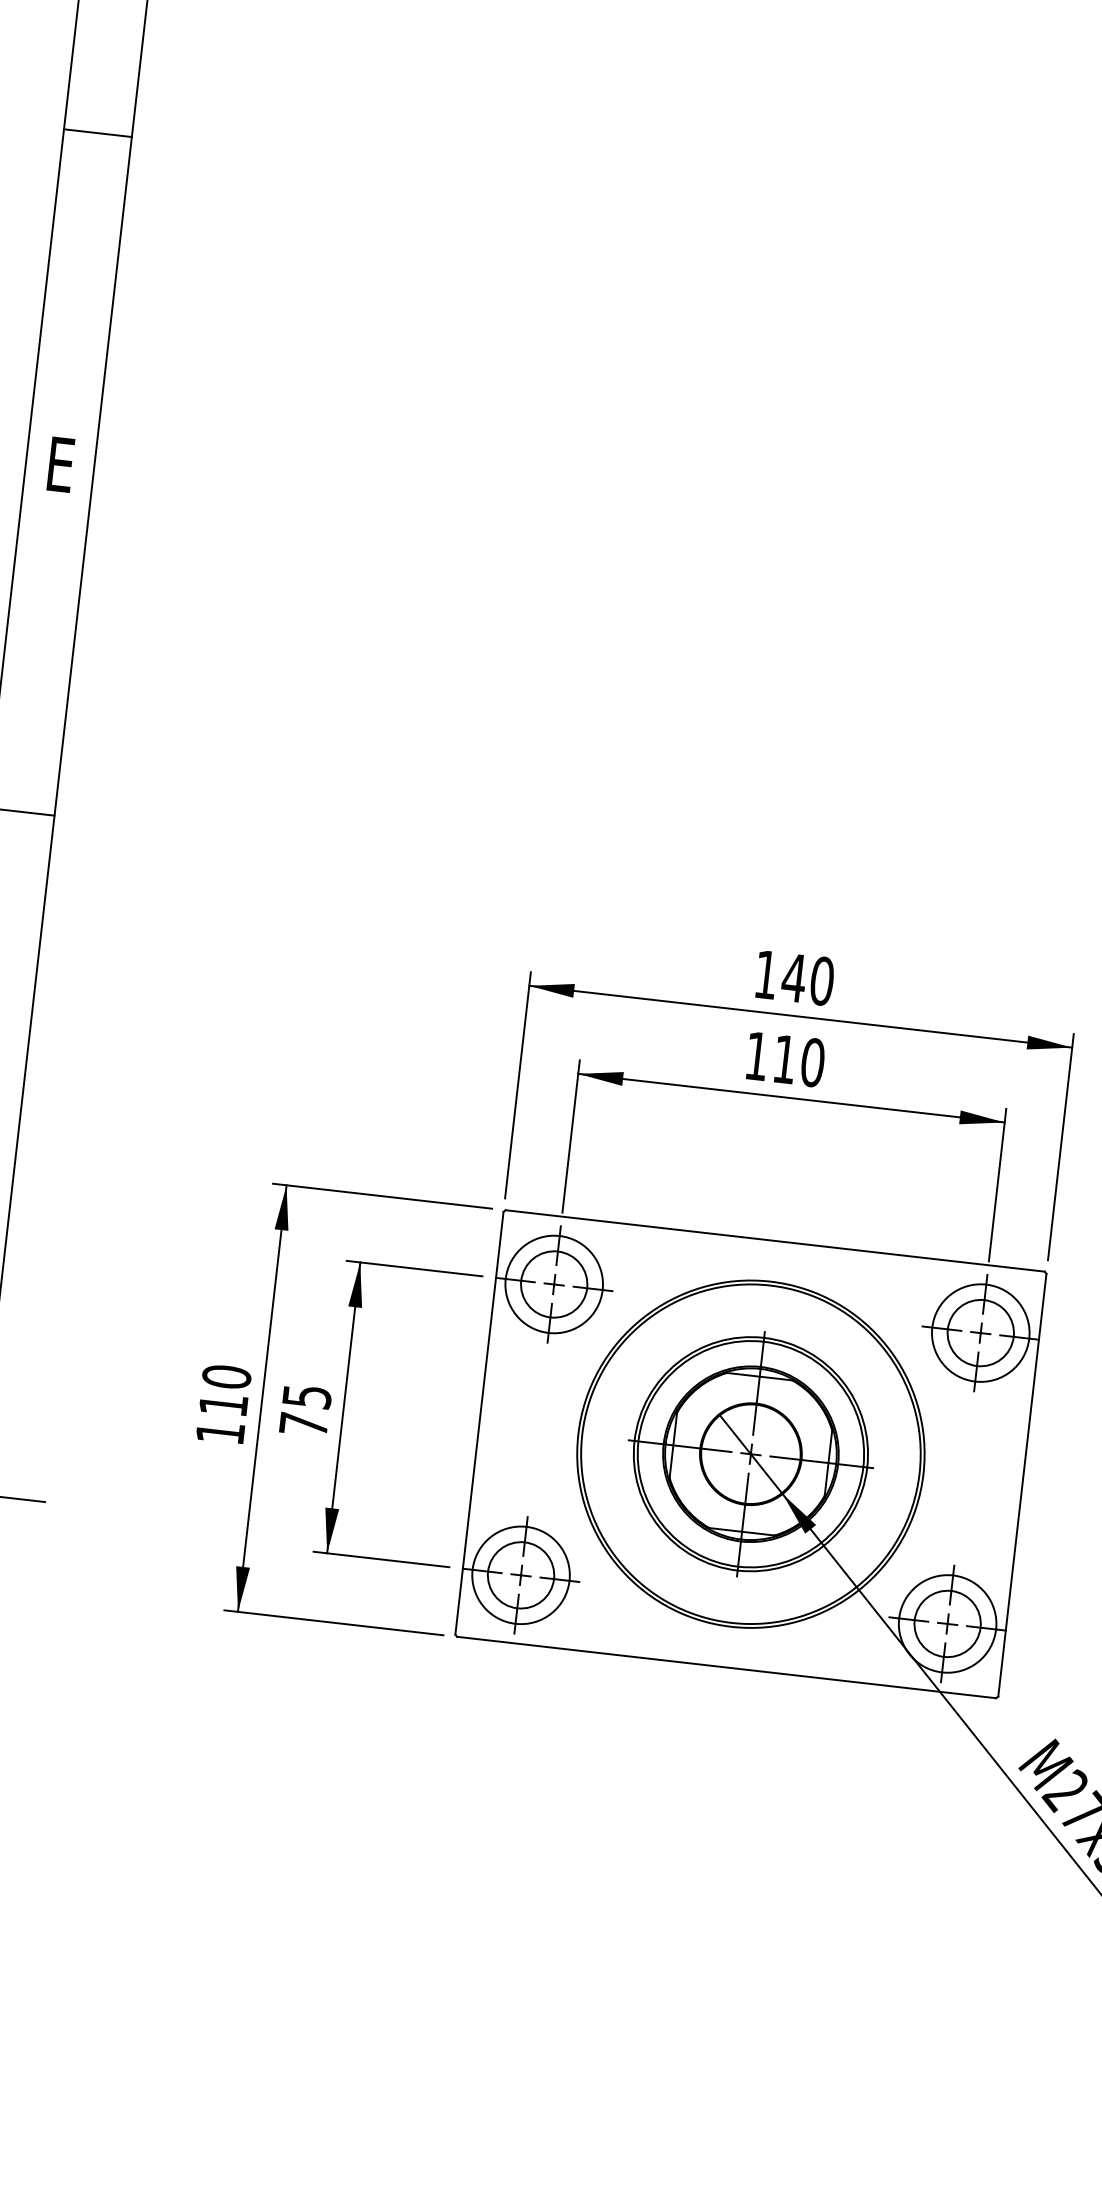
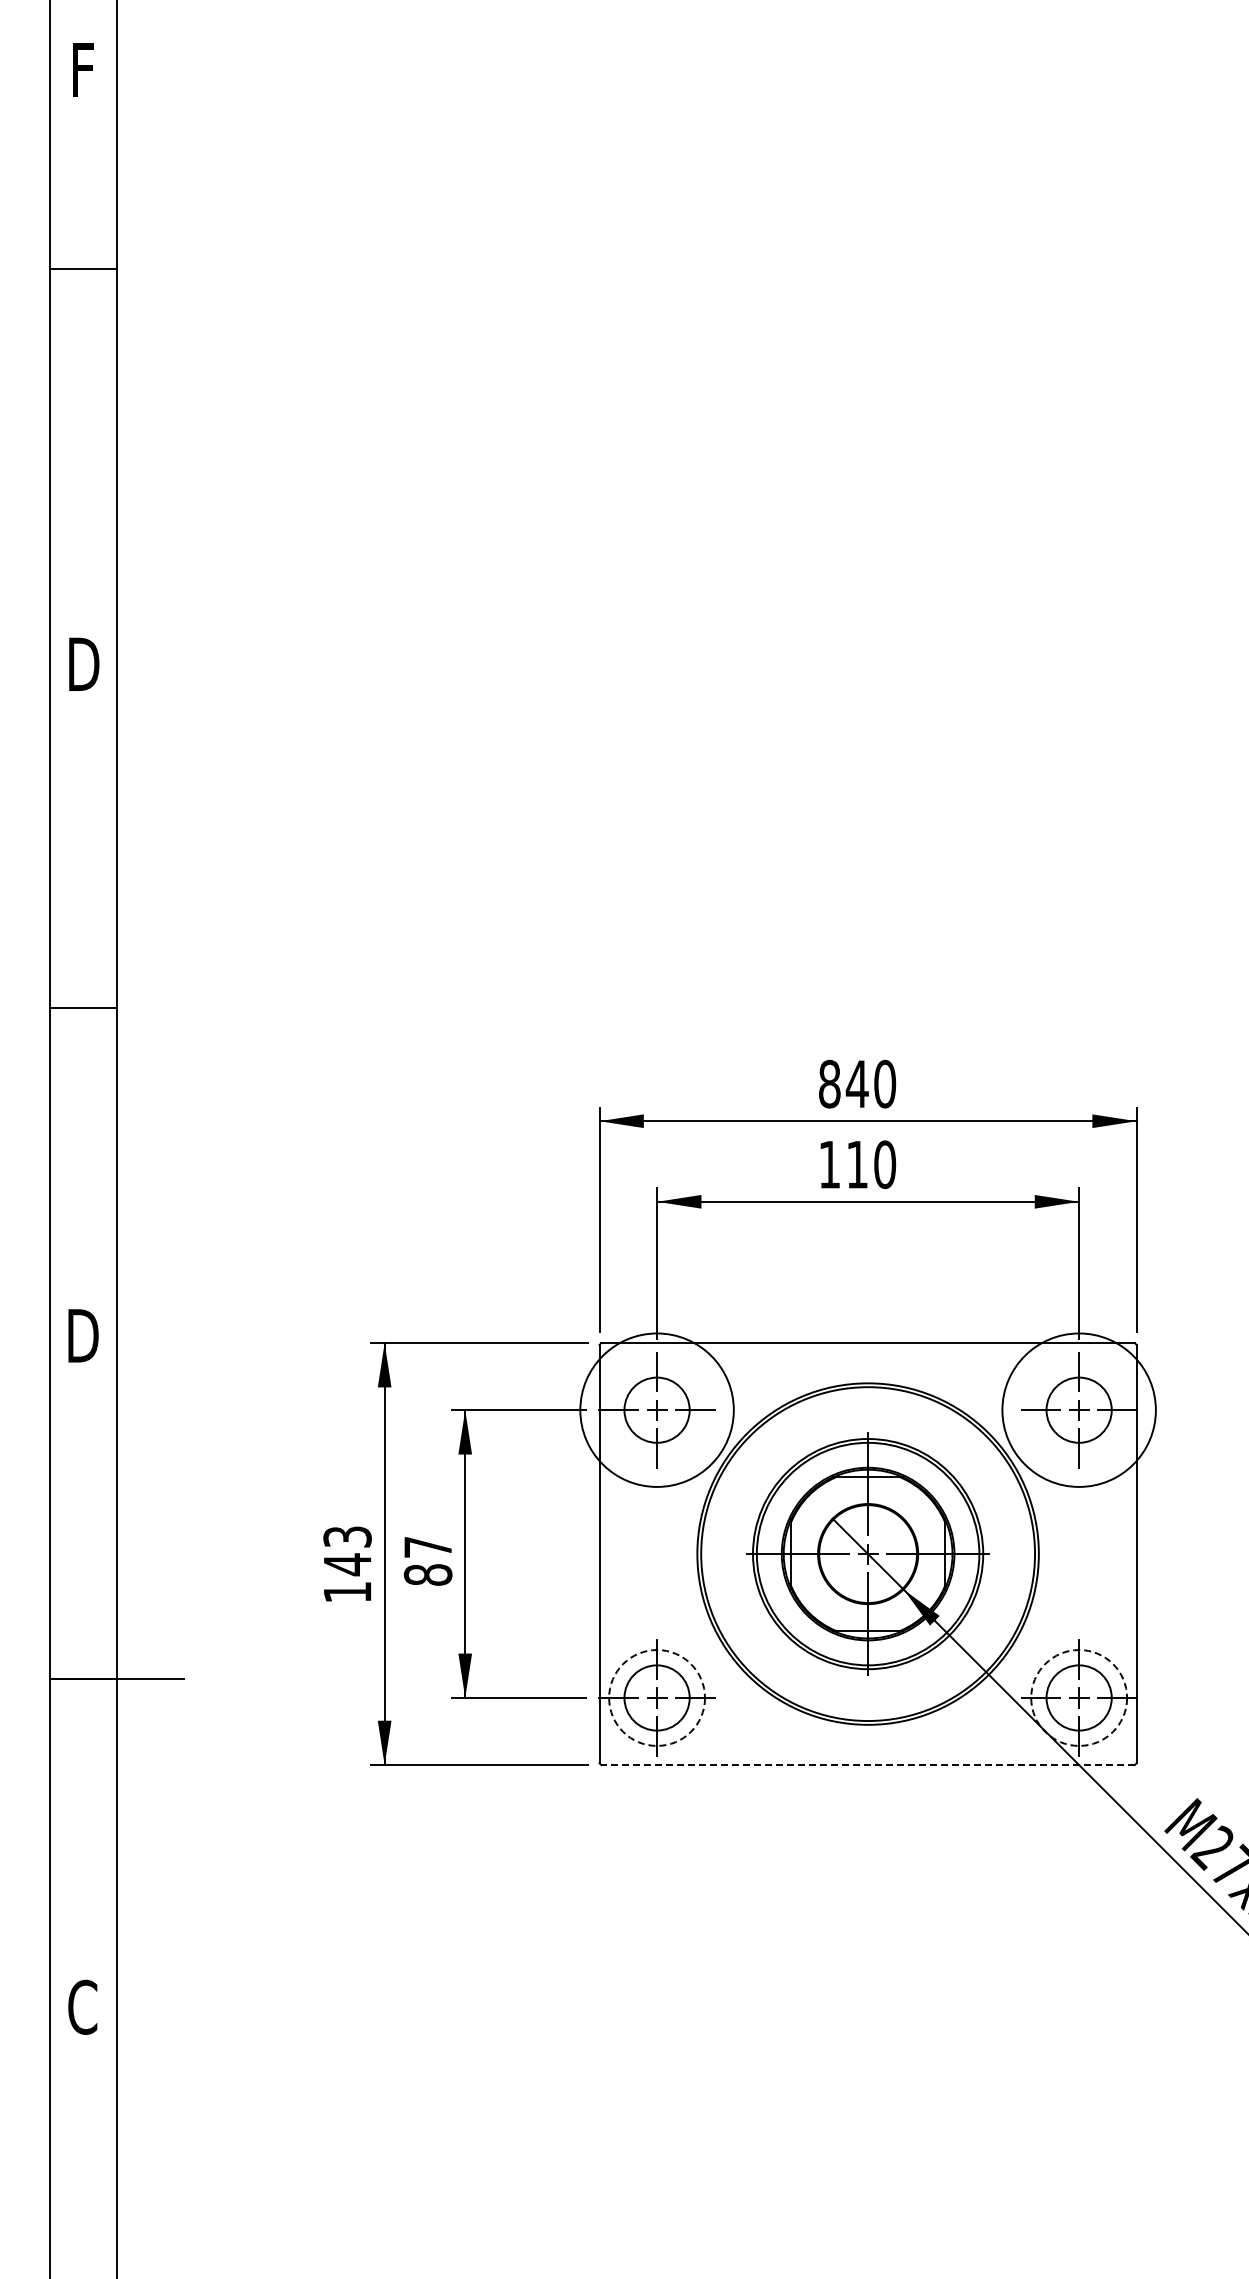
line: (97, 133) -> (82, 269), moved
text: (61, 463) -> (84, 663), E -> D
text: (766, 974) -> (829, 1083), 140 -> 840
circle: (554, 1284) -> (657, 1410), size x1.6
circle: (981, 1333) -> (1079, 1410), size x1.6
text: (225, 1391) -> (347, 1551), 110 -> 143
text: (304, 1410) -> (427, 1561), 75 -> 87
circle: (521, 1574) -> (657, 1697), solid -> dashed
circle: (948, 1623) -> (1079, 1697), solid -> dashed
line: (726, 1667) -> (868, 1765), solid -> dashed

